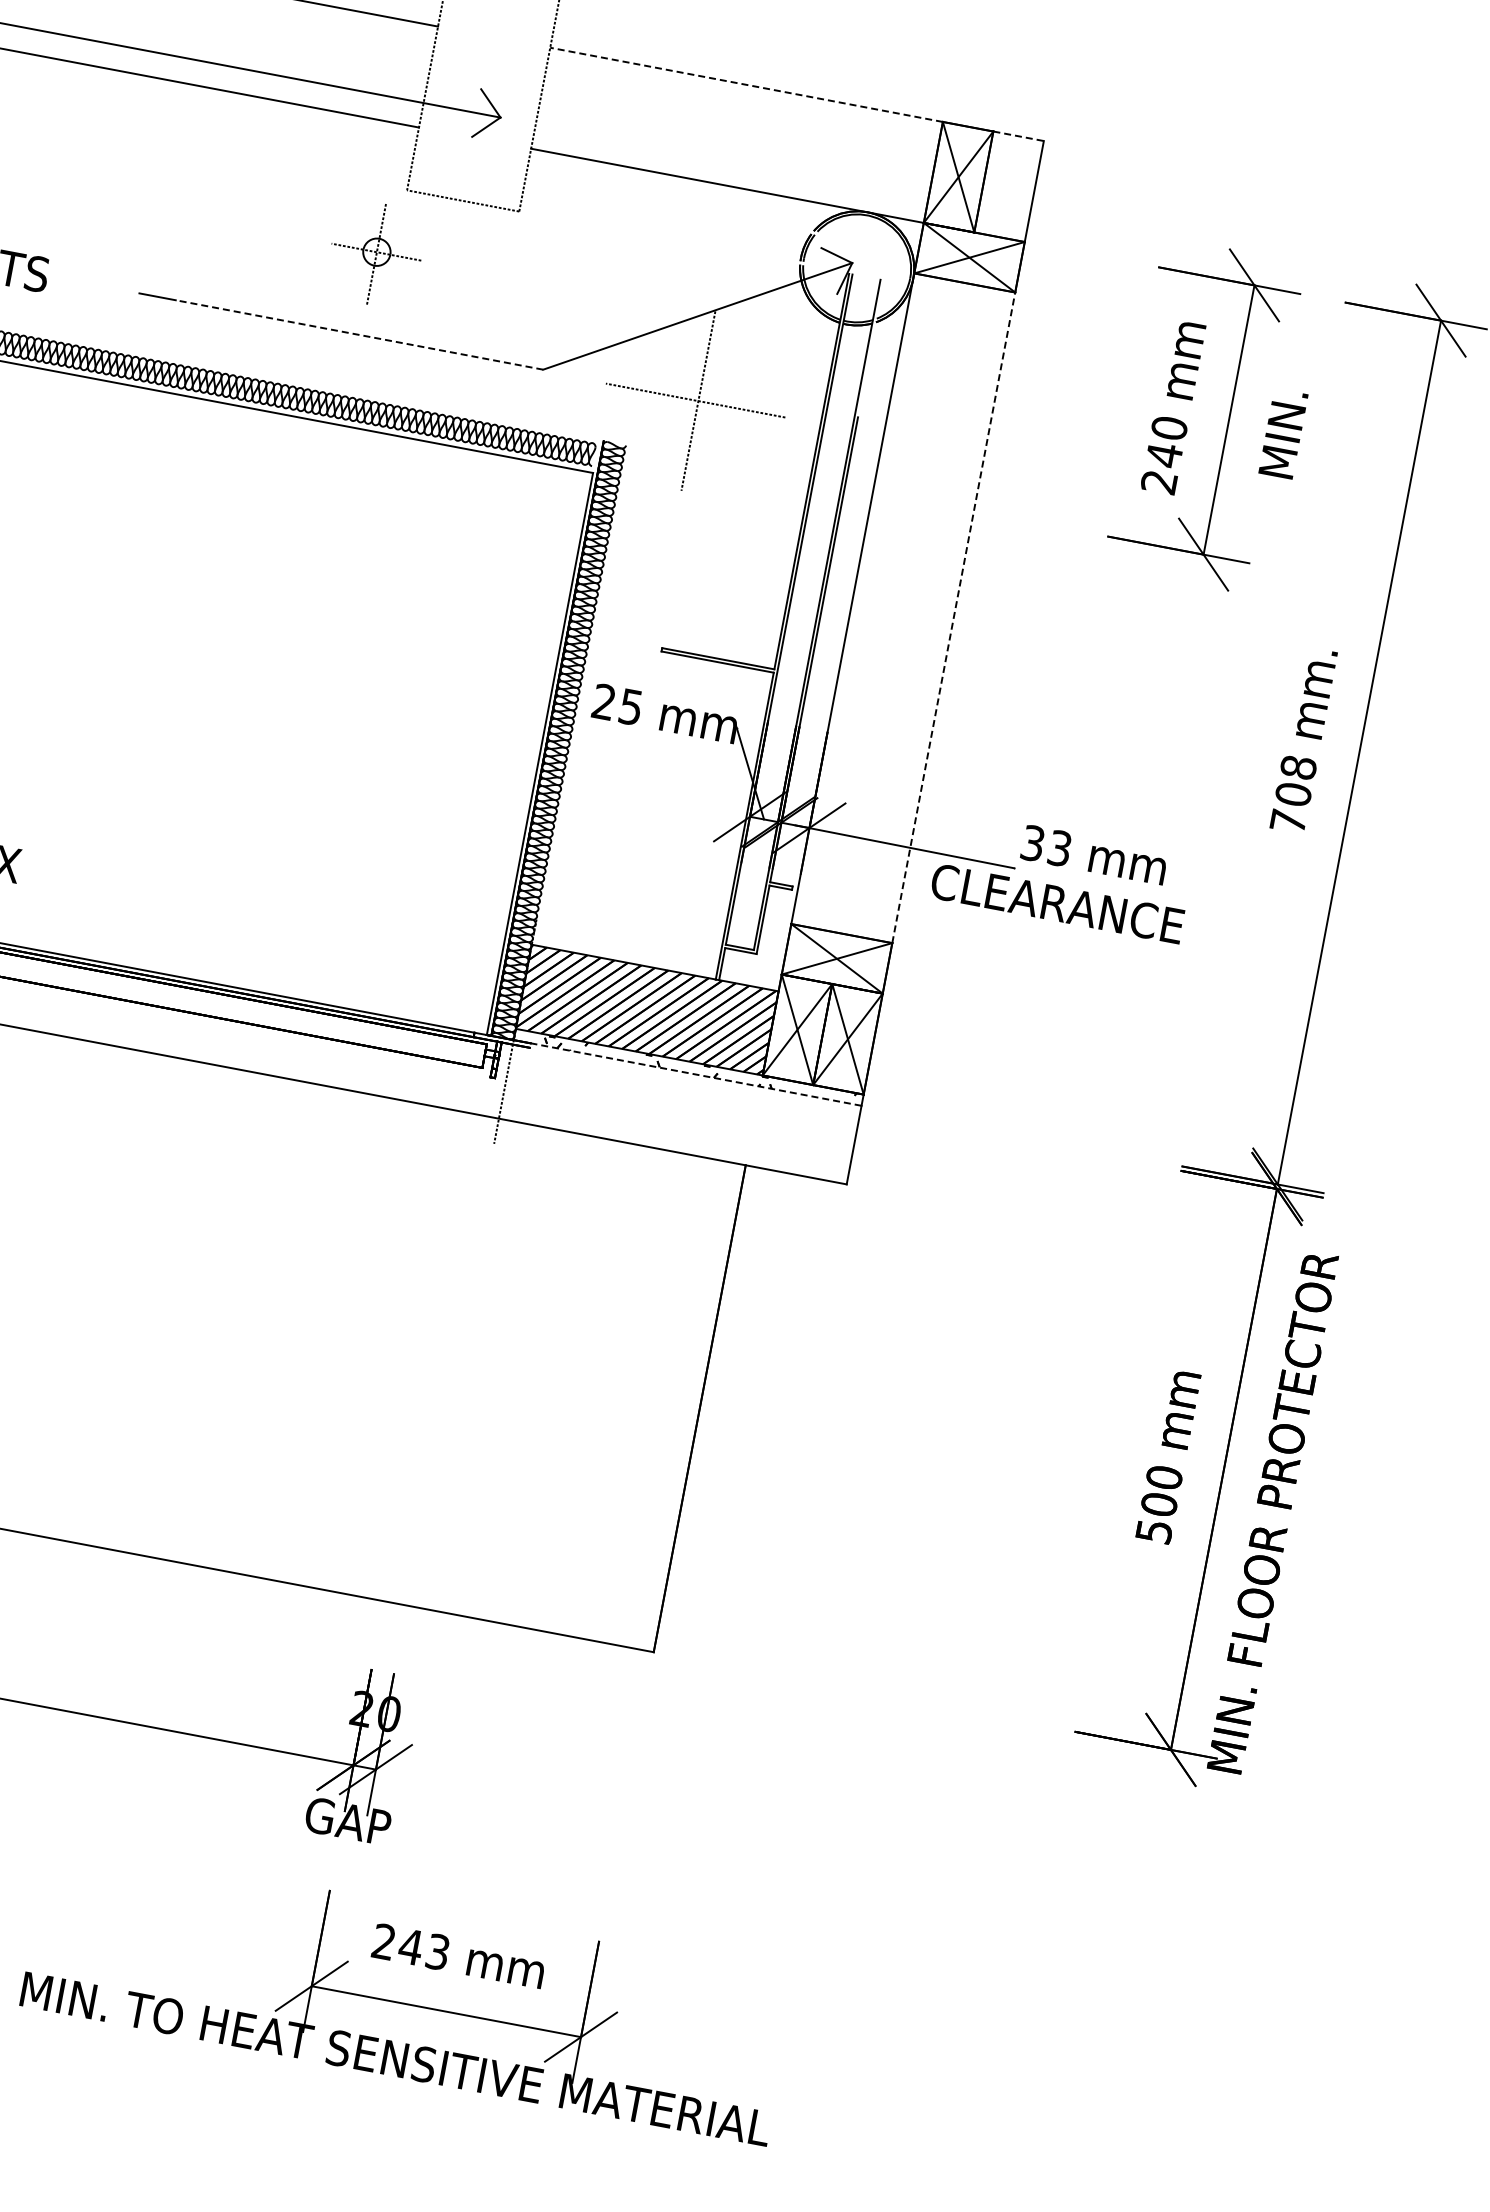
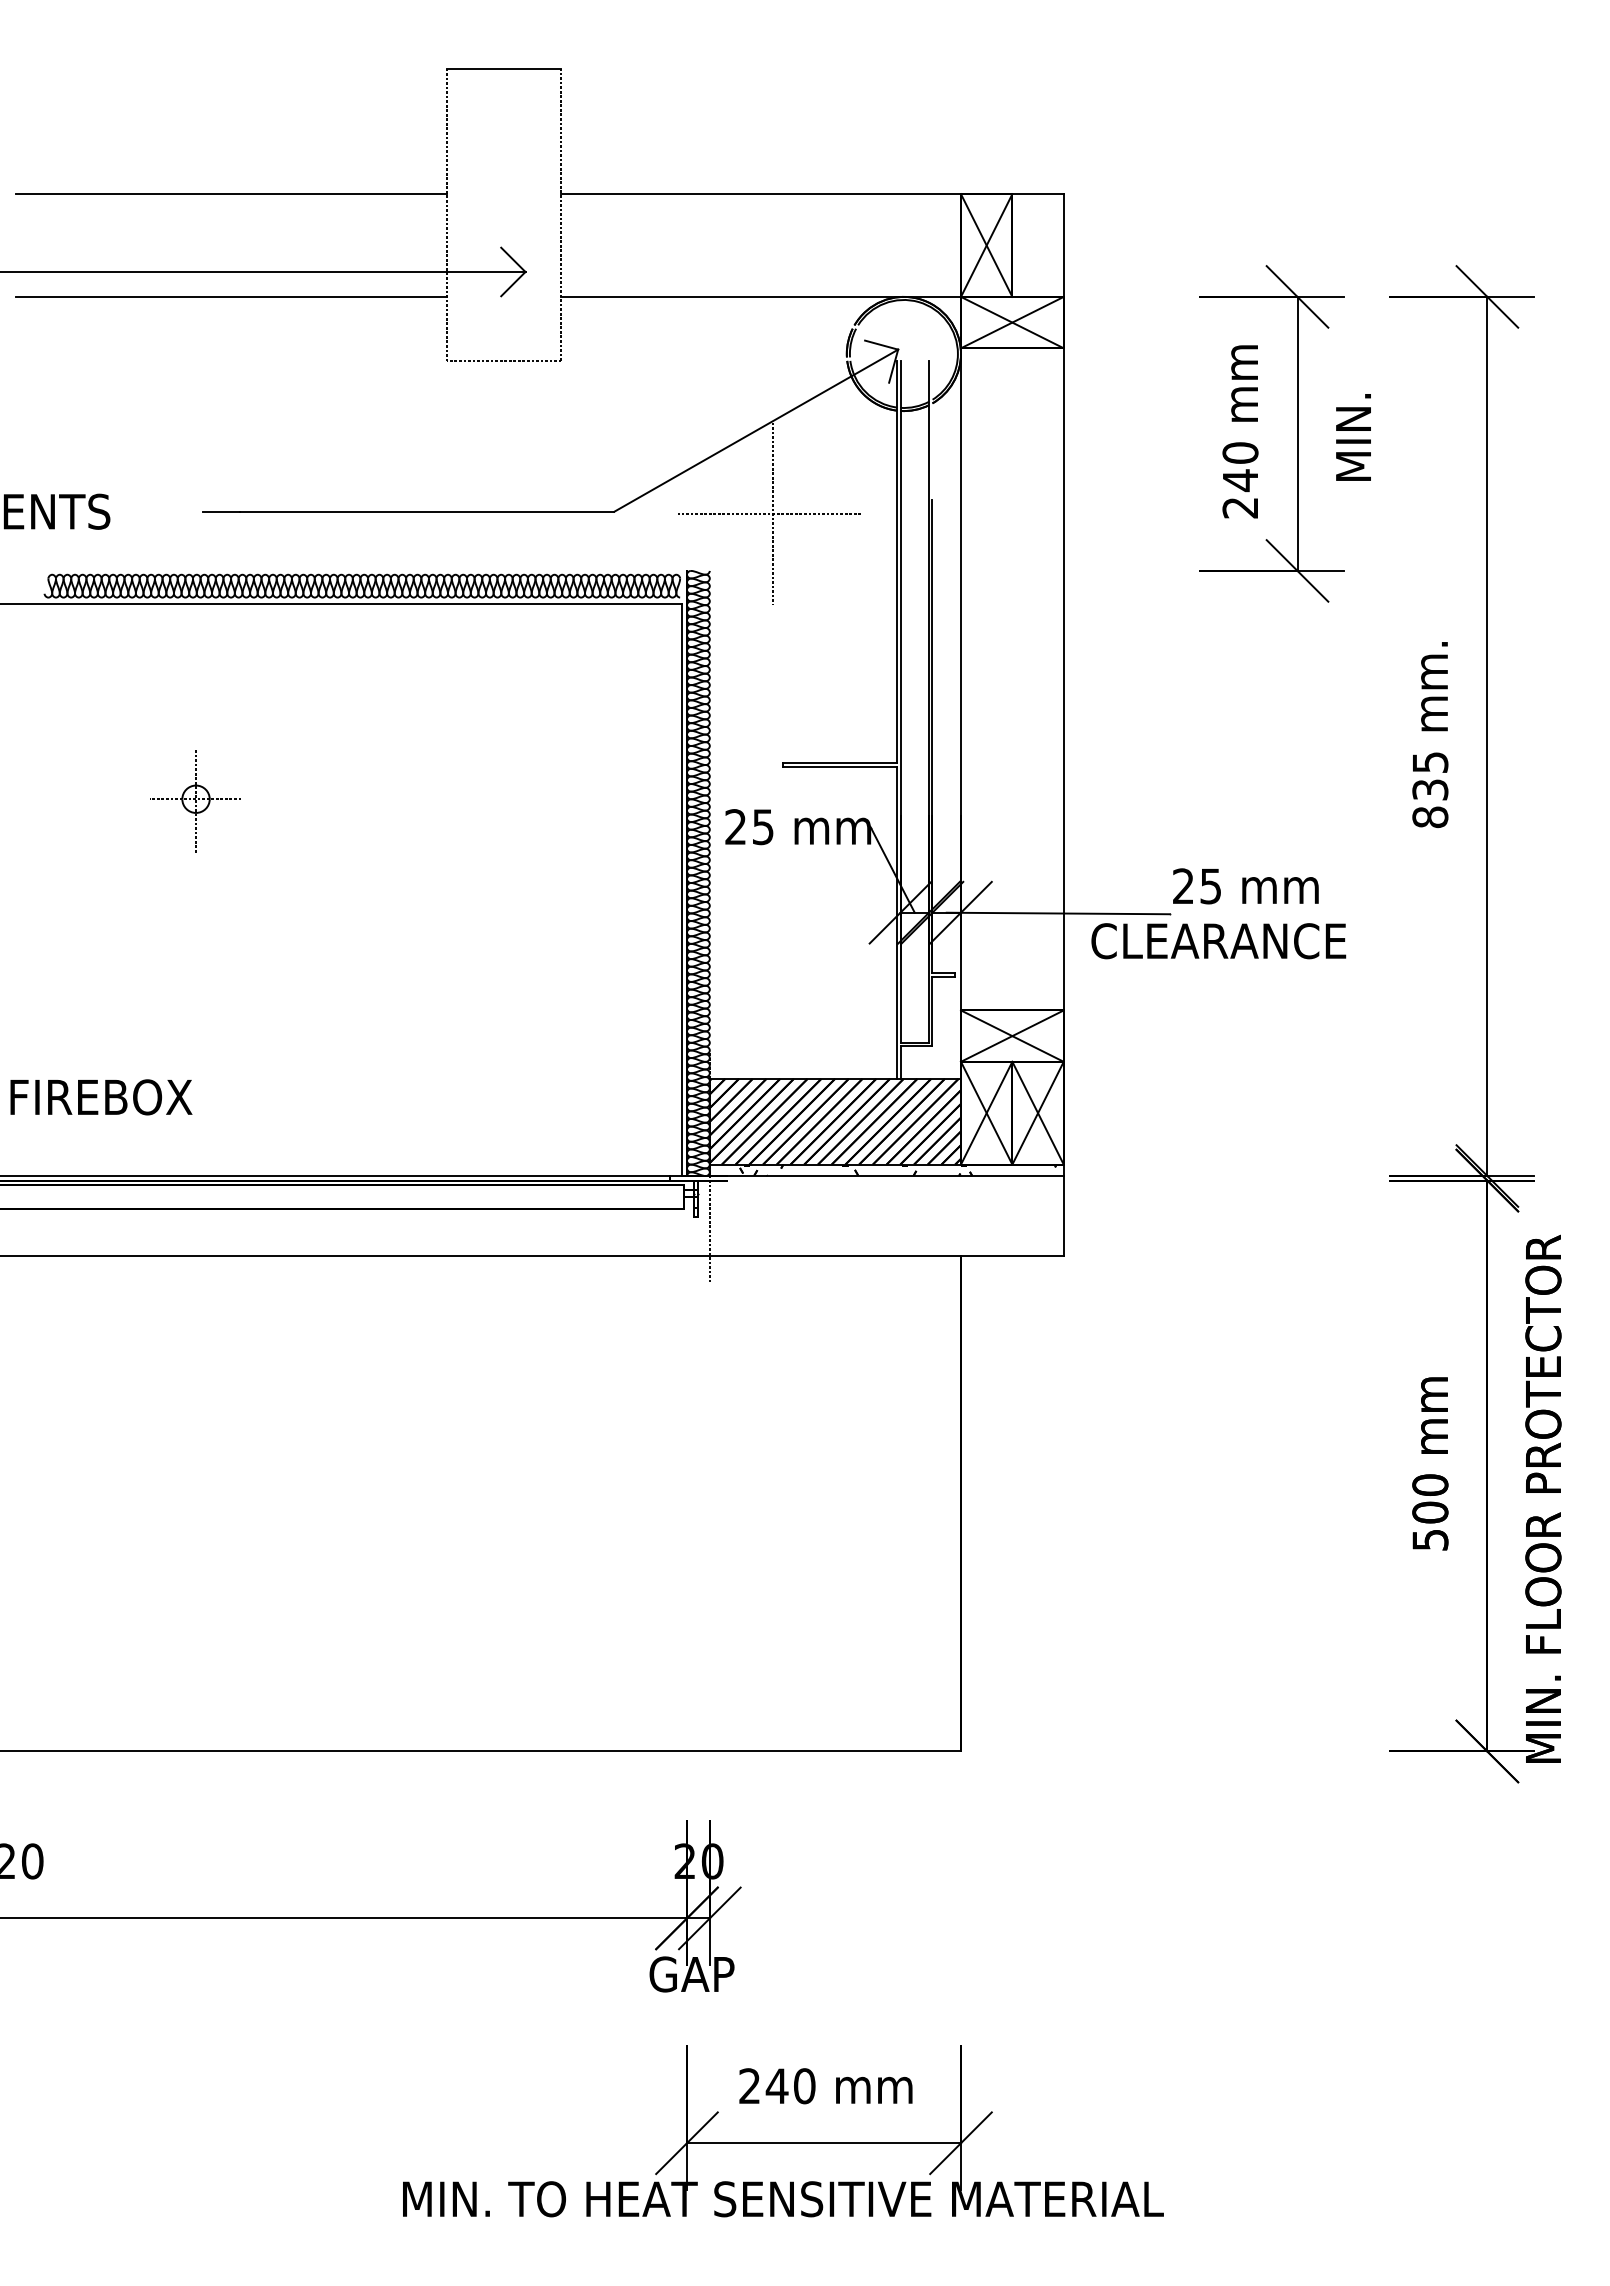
line: (746, 85) -> (761, 194), dashed -> solid
line: (1018, 136) -> (1038, 194), dashed -> solid
part: (375, 254) -> (195, 801), moved
line: (359, 334) -> (427, 511), dashed -> solid
line: (953, 616) -> (1063, 678), dashed -> solid
text: (1293, 794) -> (1430, 789), 708 -> 835
text: (1046, 846) -> (1197, 886), 33 -> 25
line: (695, 1074) -> (894, 1176), dashed -> solid
text: (437, 1952) -> (804, 2086), 243 -> 240

